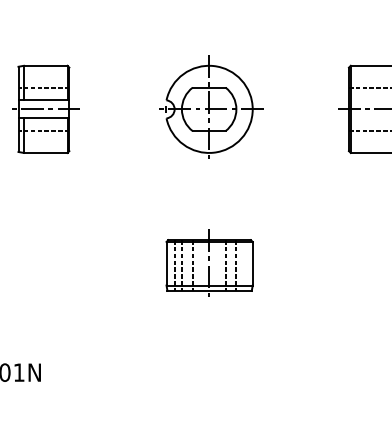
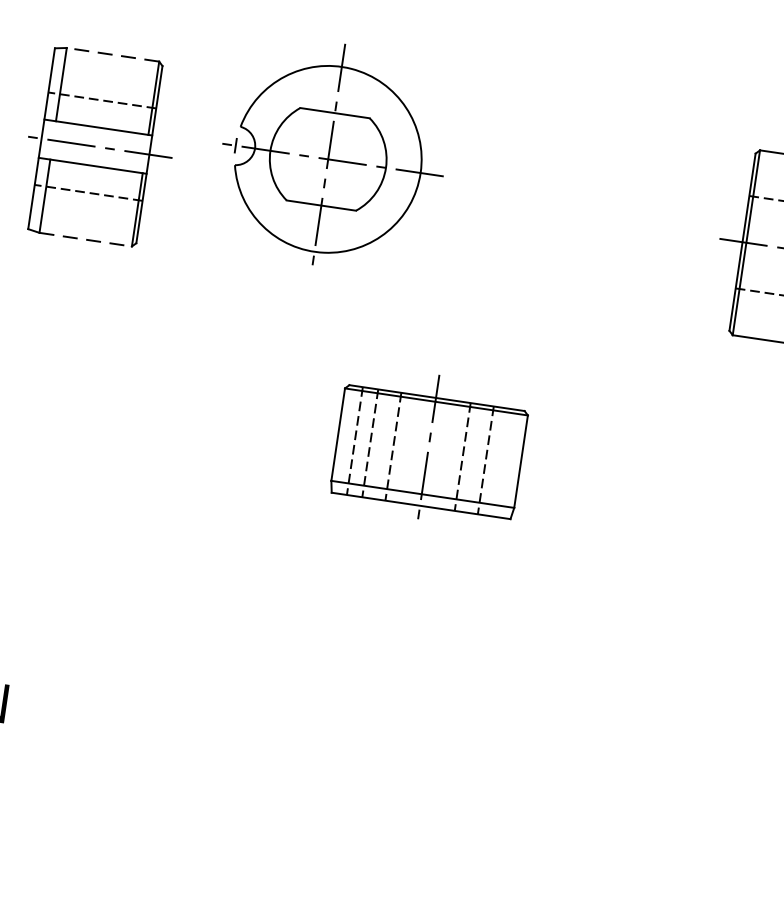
line: (45, 65) -> (112, 54), solid -> dashed
part: (211, 106) -> (334, 153), moved
line: (45, 152) -> (85, 238), solid -> dashed
part: (209, 262) -> (429, 445), moved

